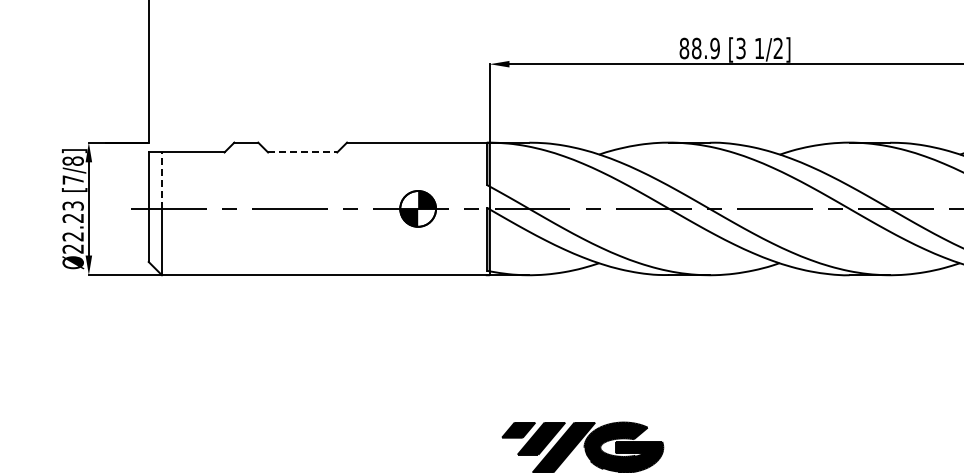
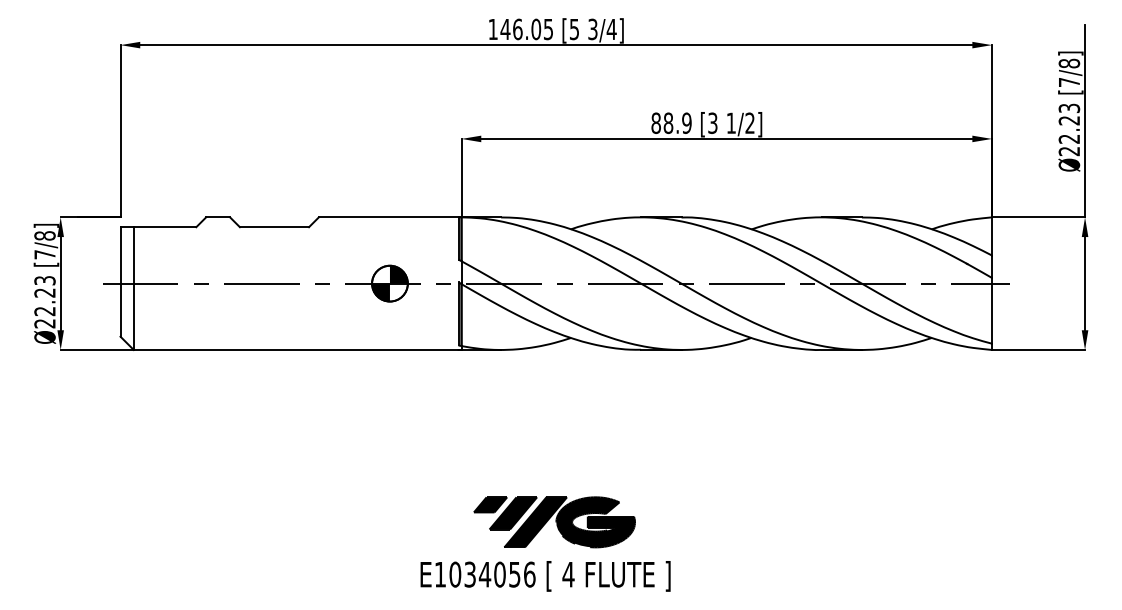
line: (302, 152) -> (274, 227), dashed -> solid
line: (161, 179) -> (133, 254), dashed -> solid

